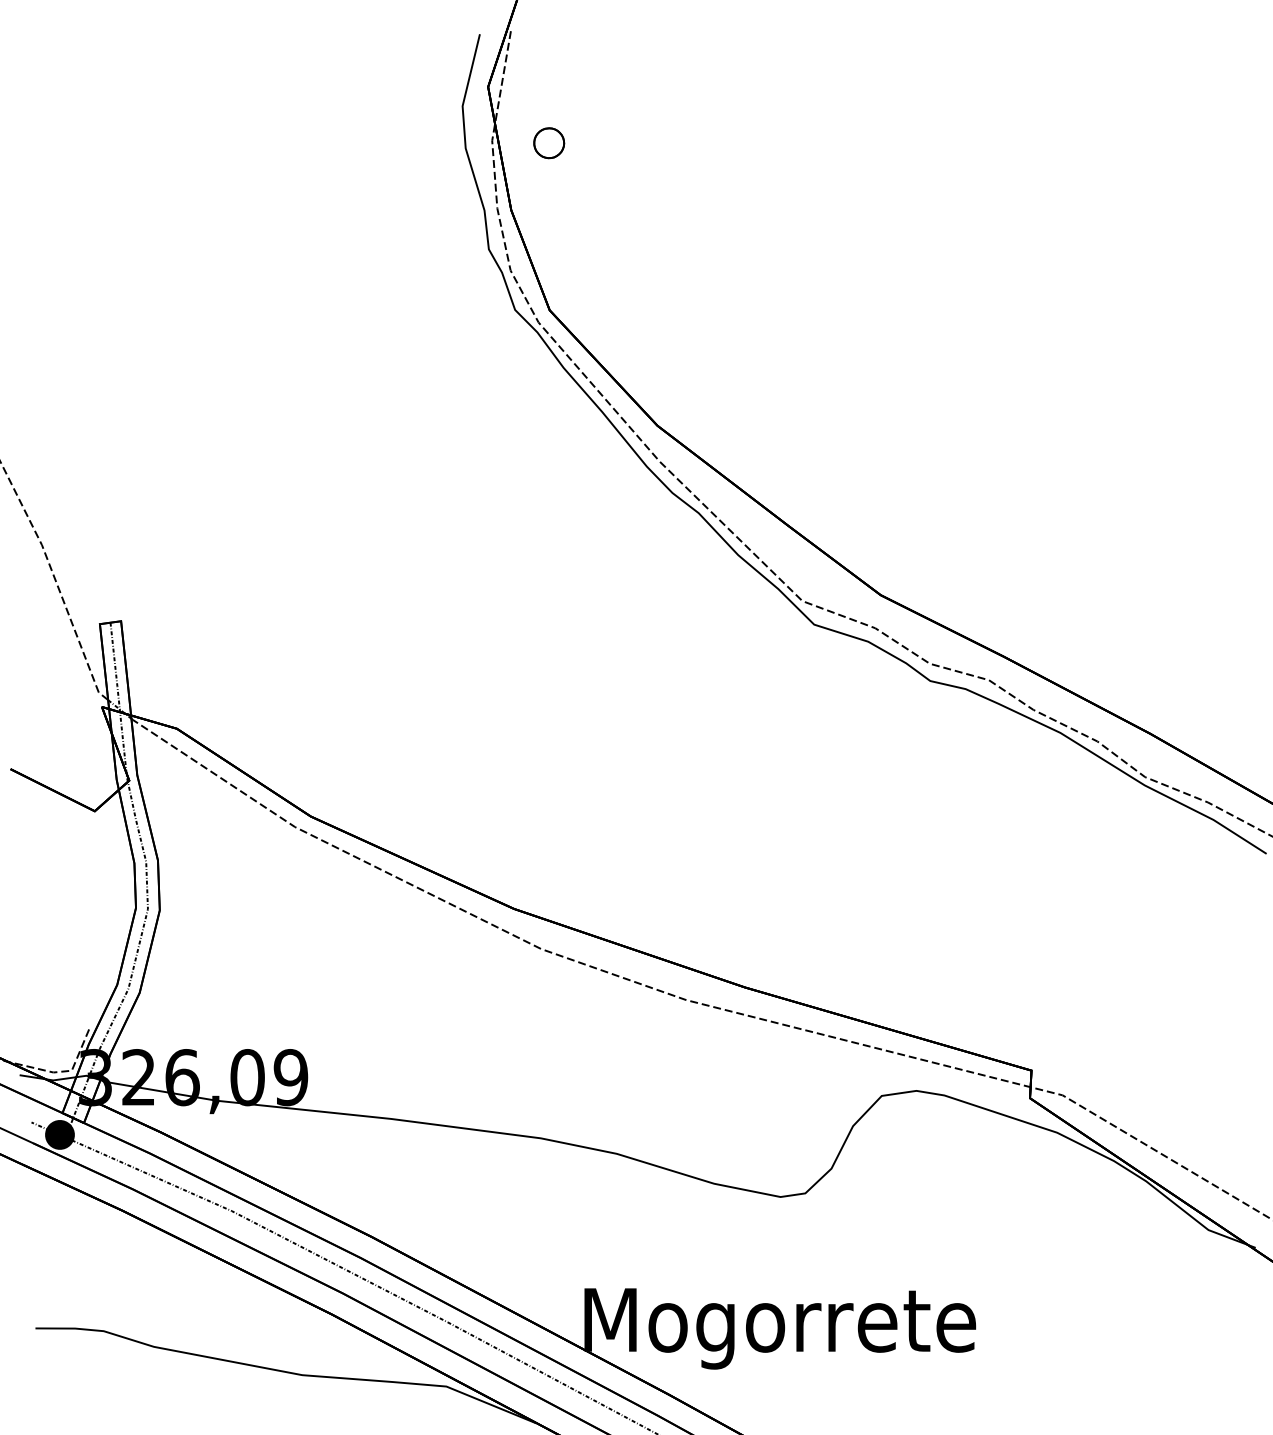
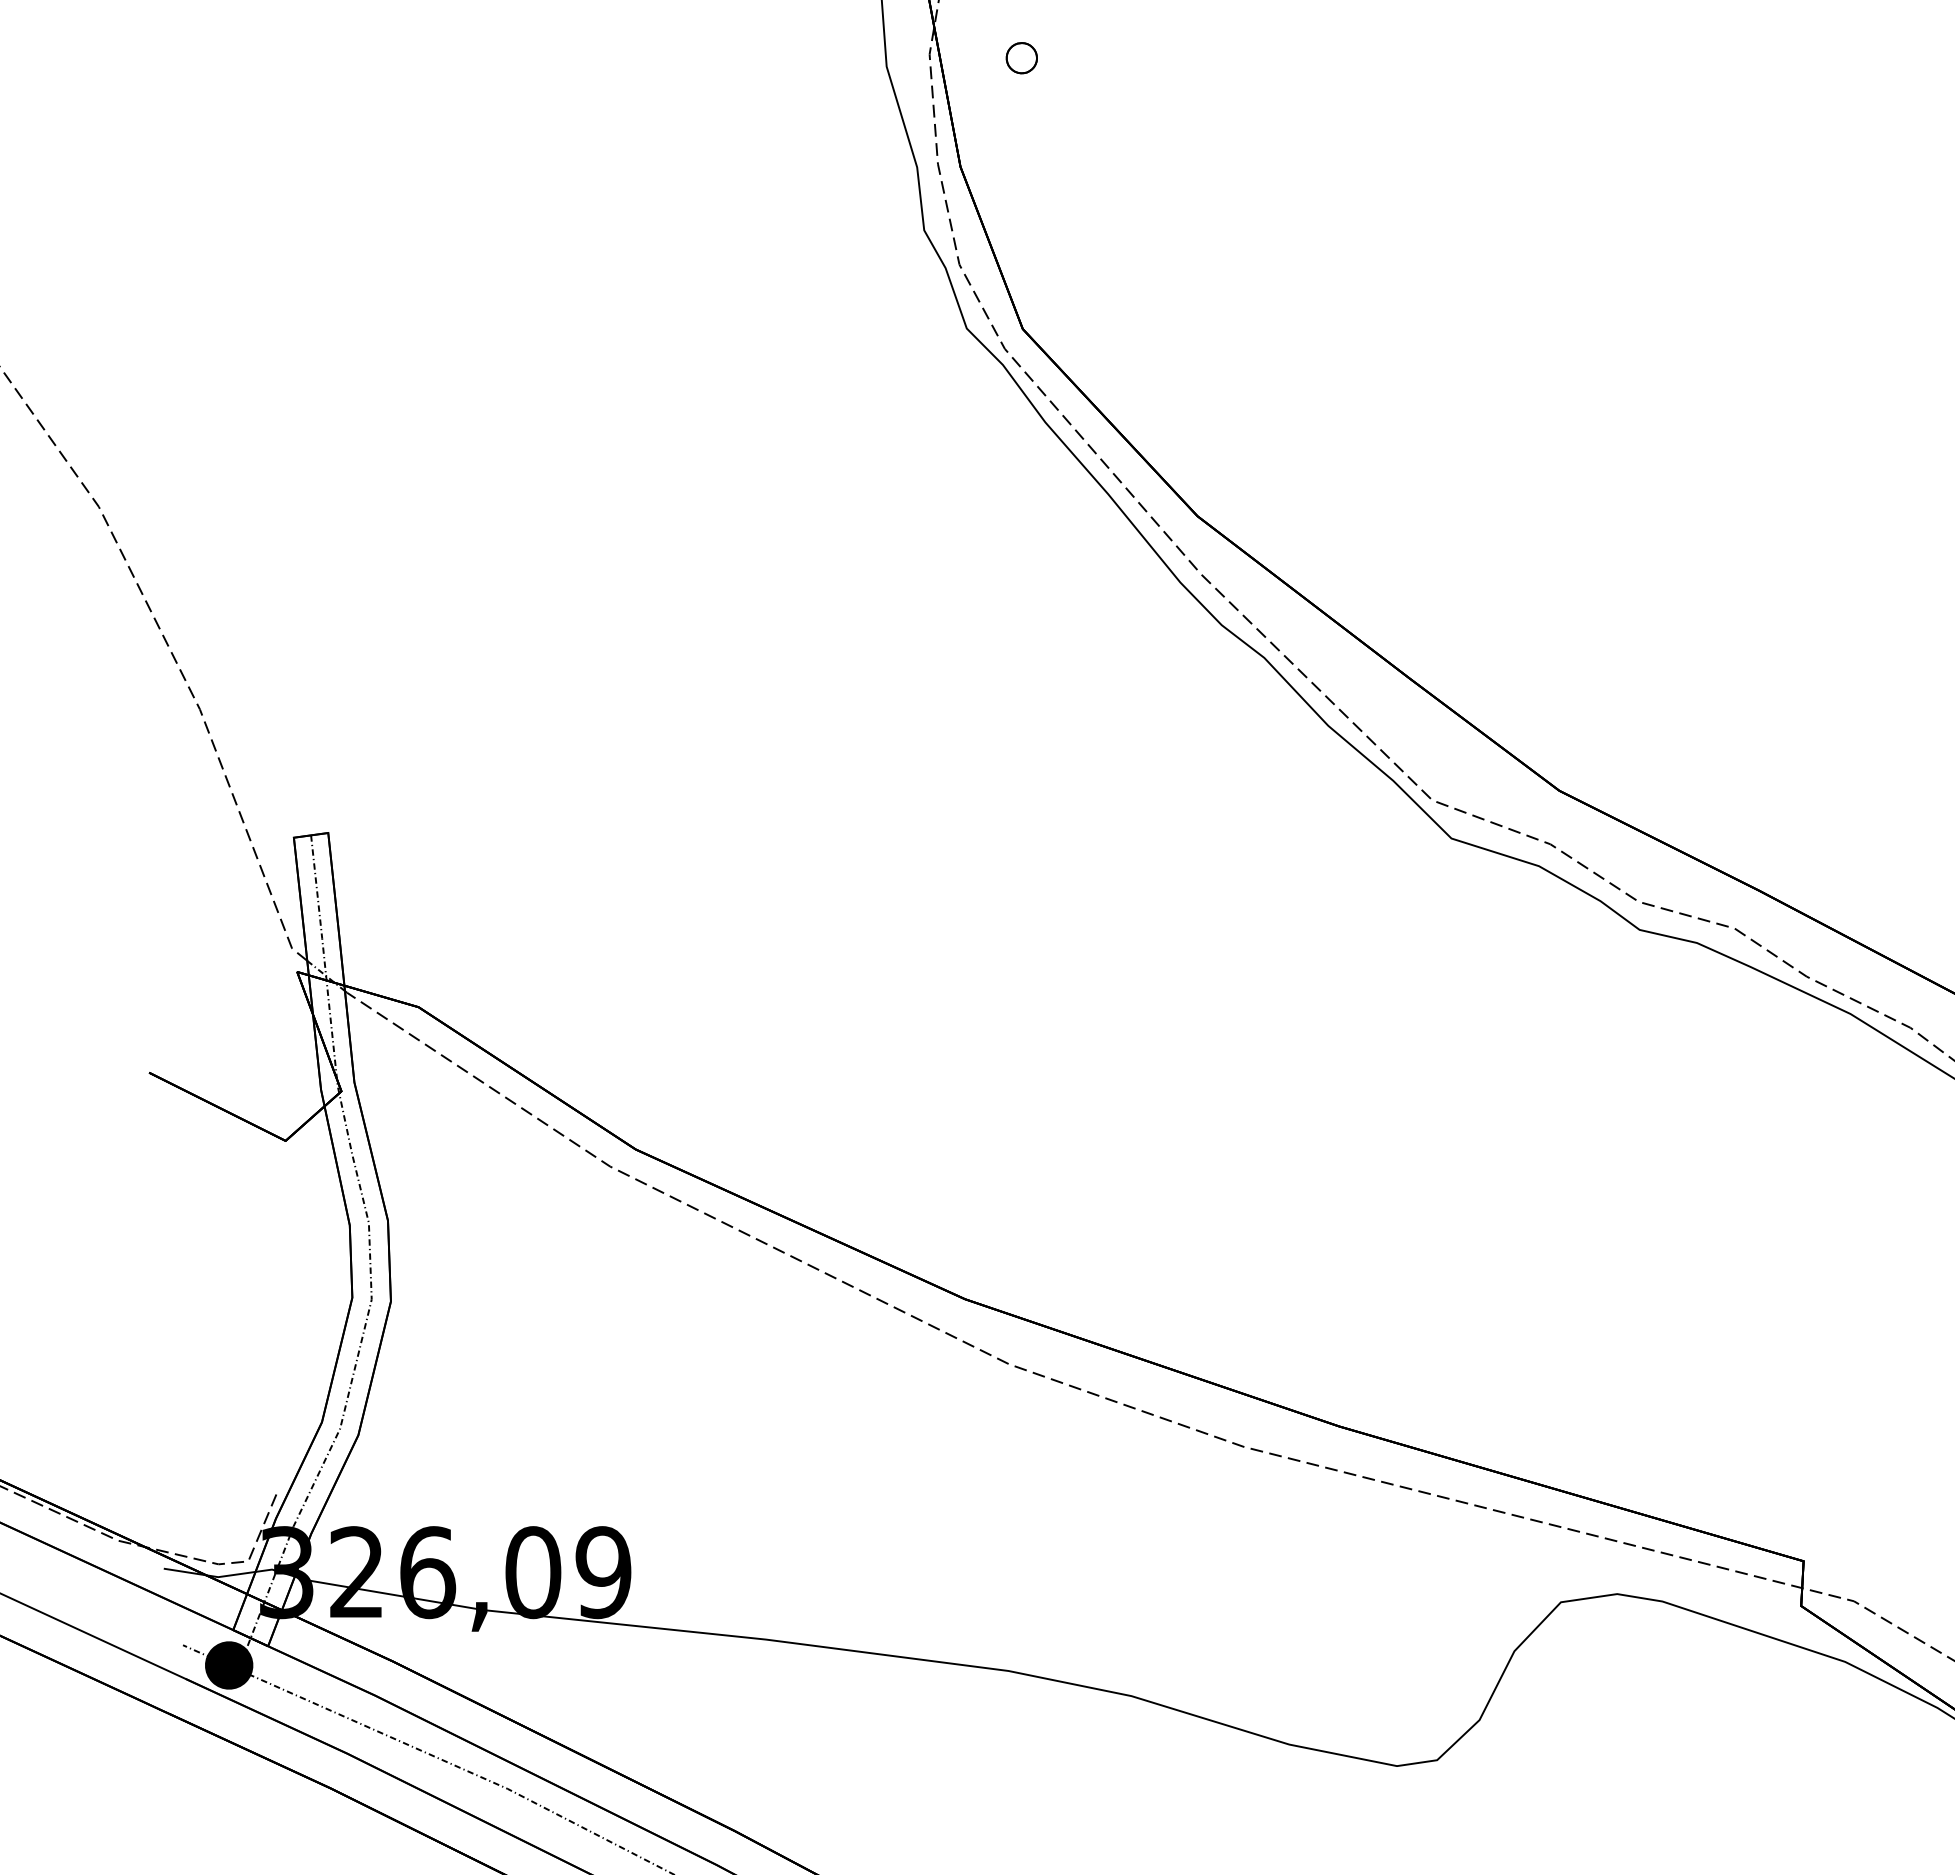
part: (548, 142) -> (1020, 57), size x0.62

